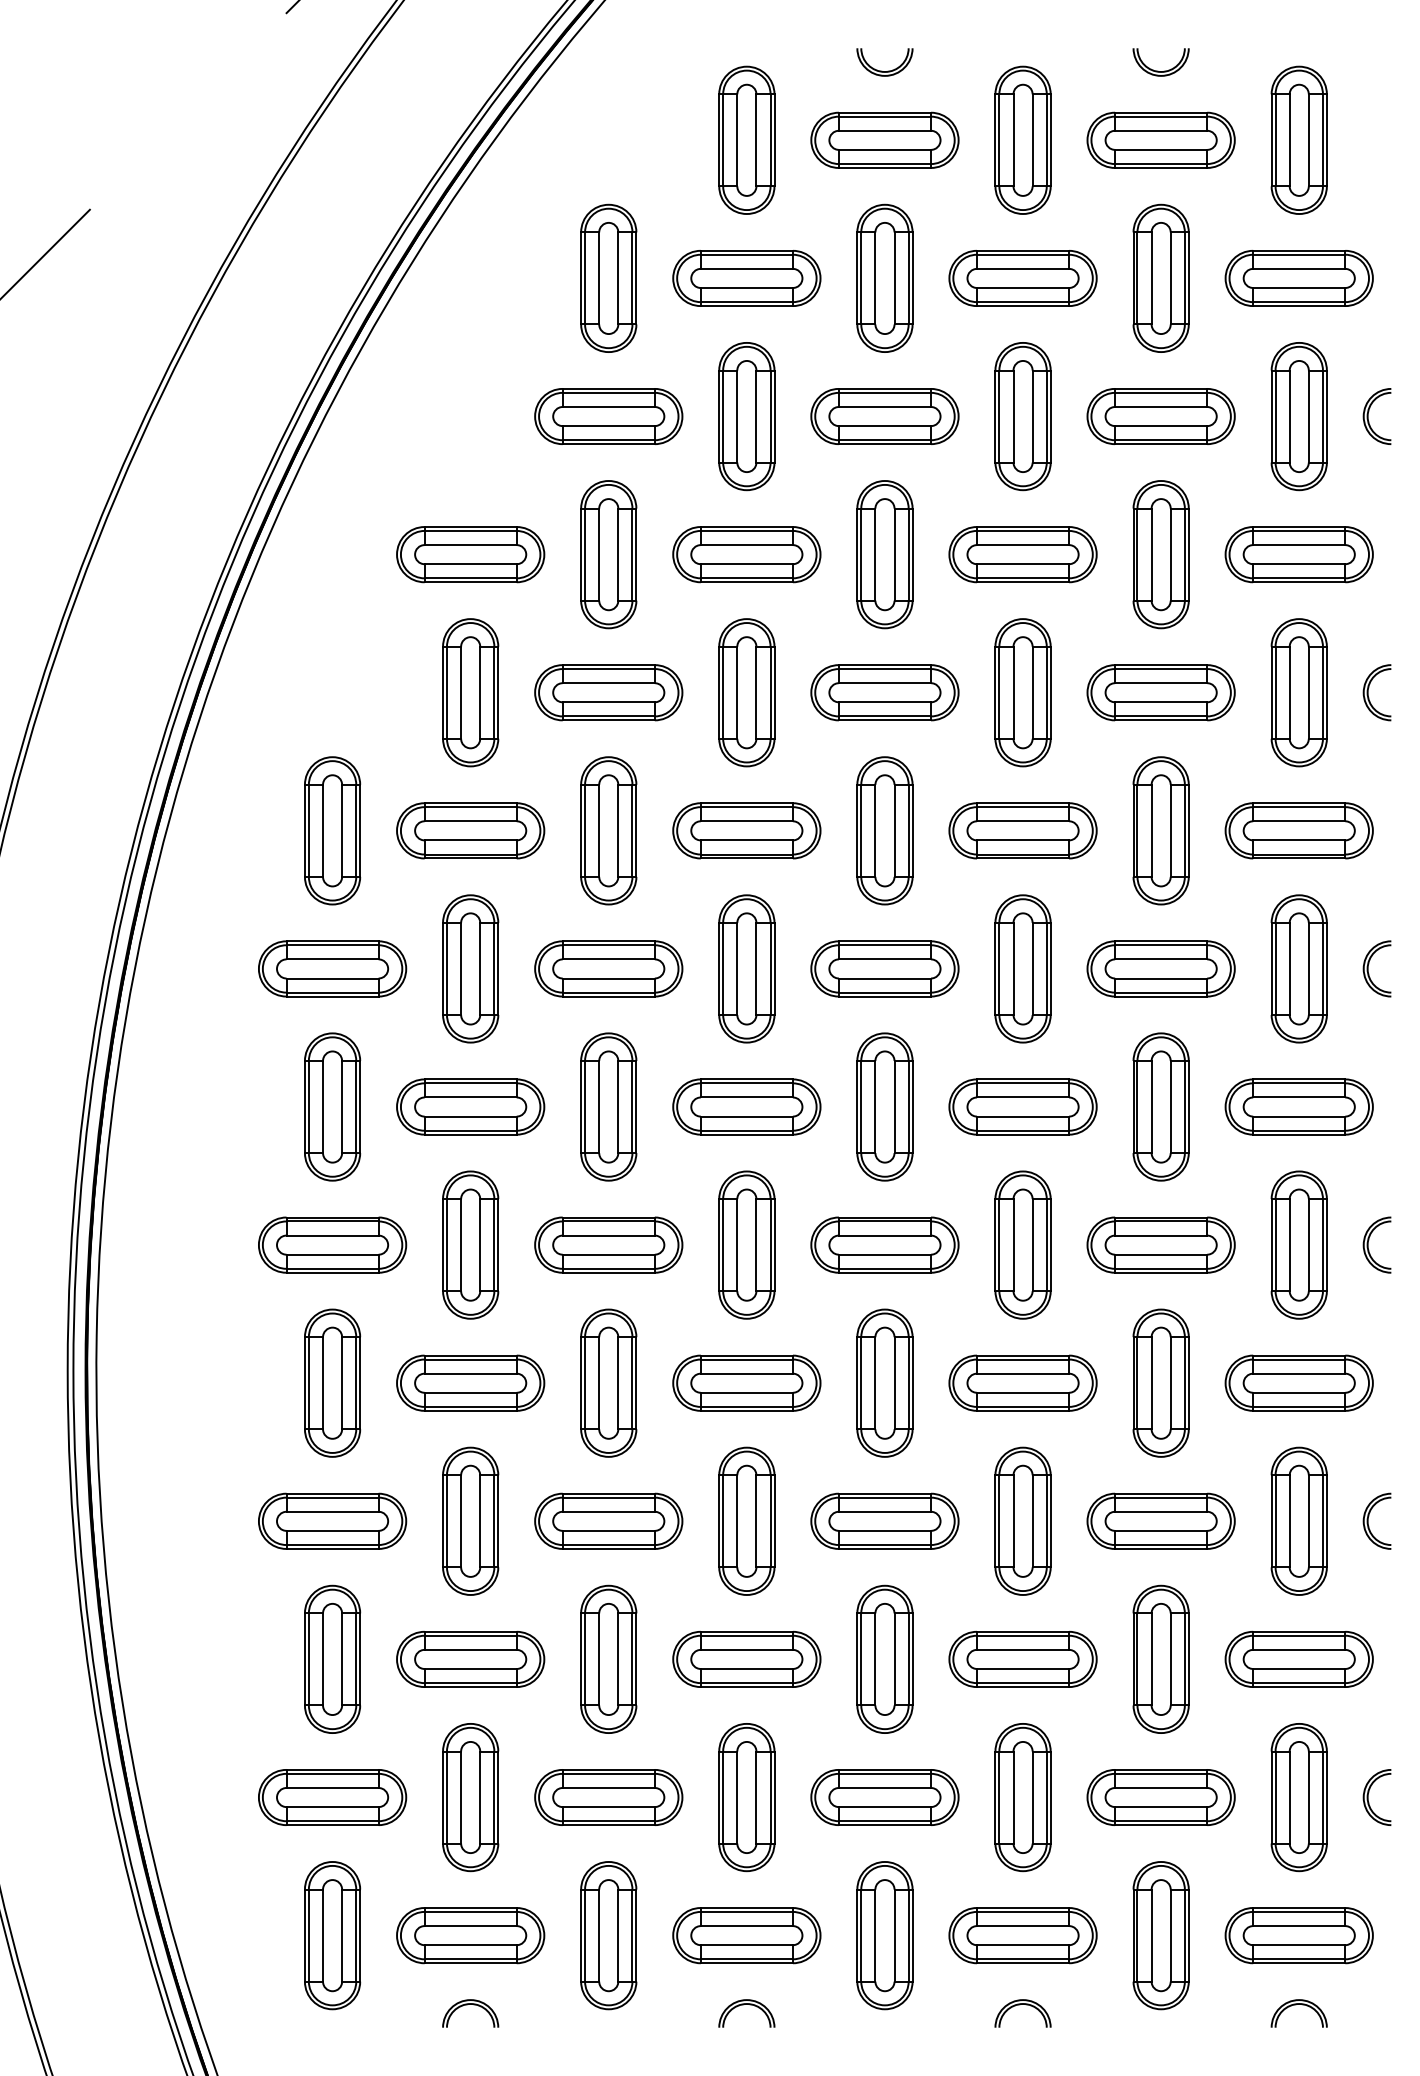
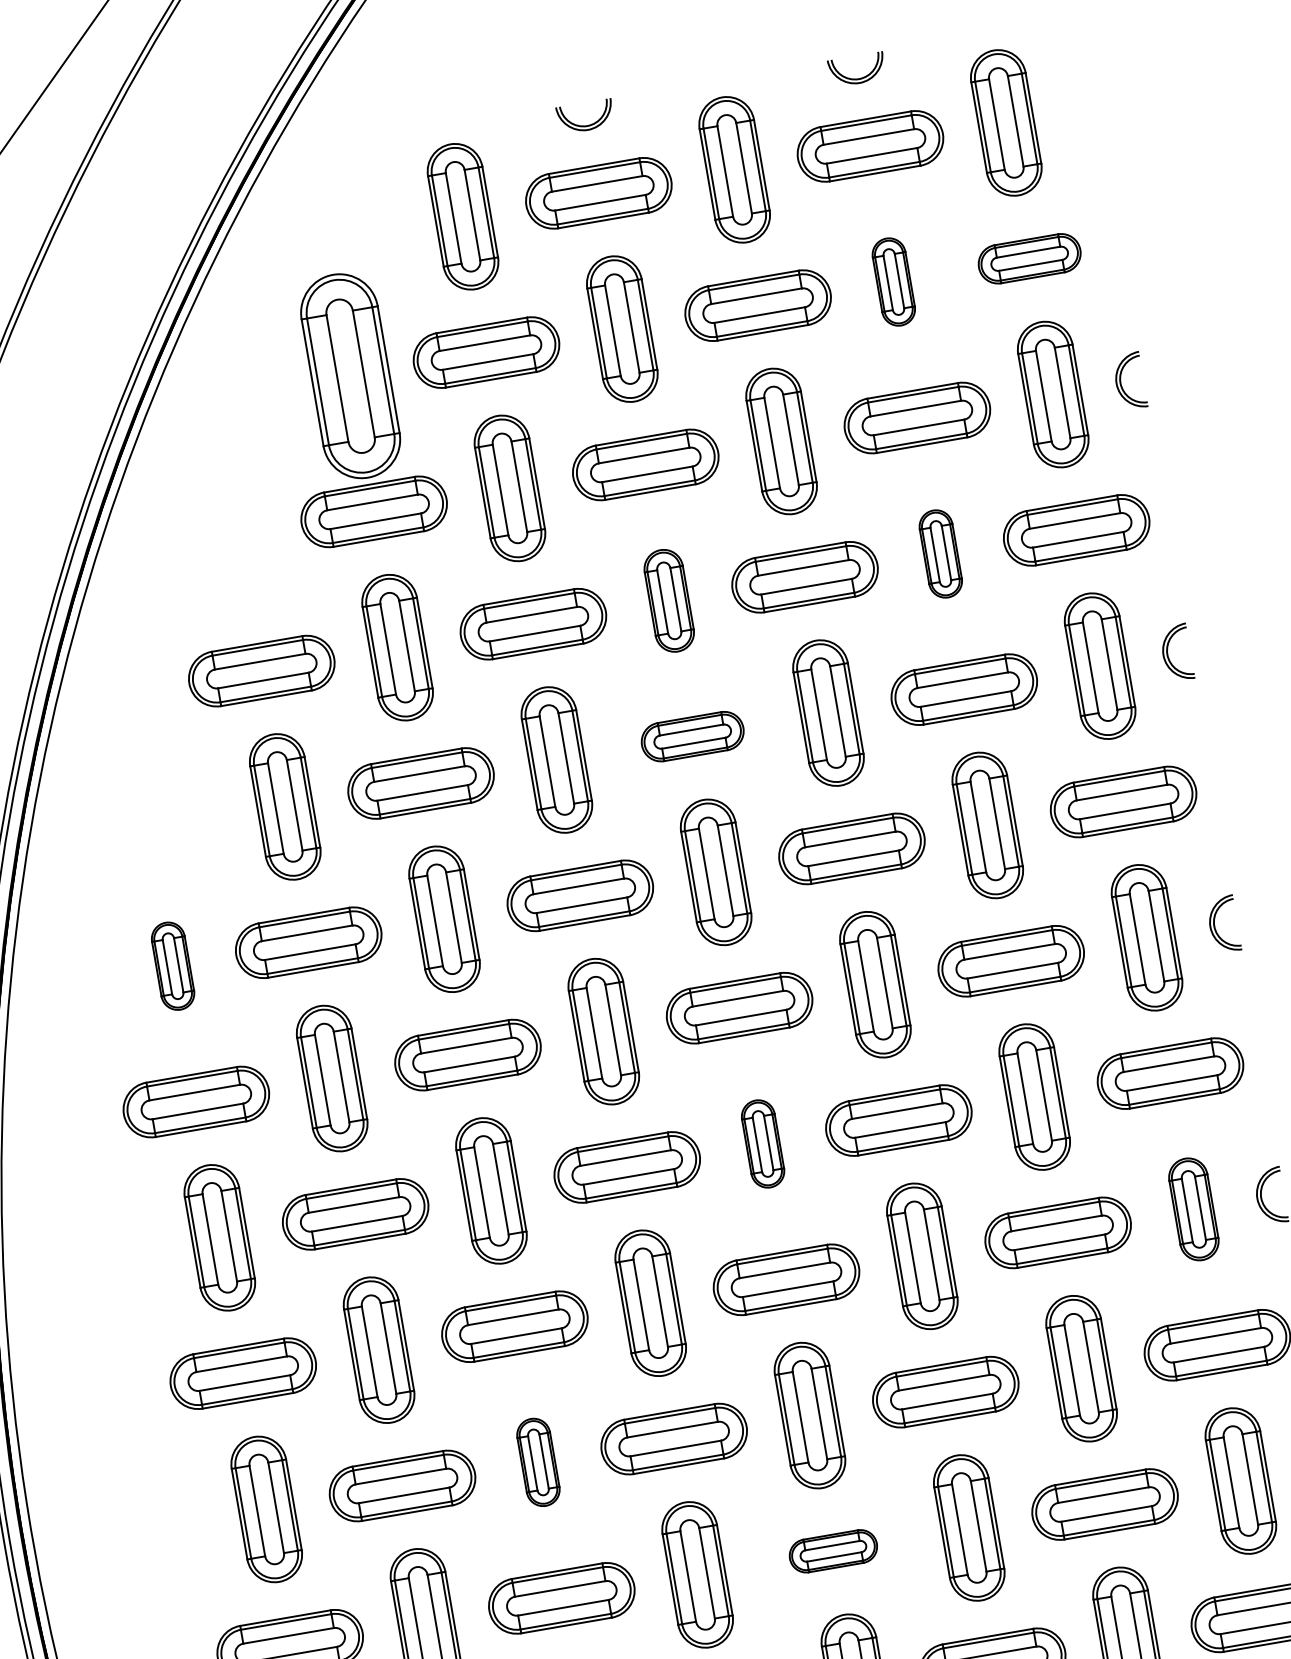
part: (608, 277) -> (350, 375), size x1.4
part: (1160, 277) -> (893, 281), size x0.6
part: (1298, 278) -> (1029, 258), size x0.7
part: (884, 554) -> (668, 600), size x0.7
part: (1160, 554) -> (940, 553), size x0.6
part: (884, 692) -> (692, 736), size x0.7
part: (332, 830) -> (172, 965), size x0.6
part: (884, 1106) -> (762, 1143), size x0.6
part: (1298, 1244) -> (1193, 1208), size x0.7
part: (608, 1382) -> (537, 1461), size x0.6
part: (884, 1520) -> (832, 1550), size x0.6

